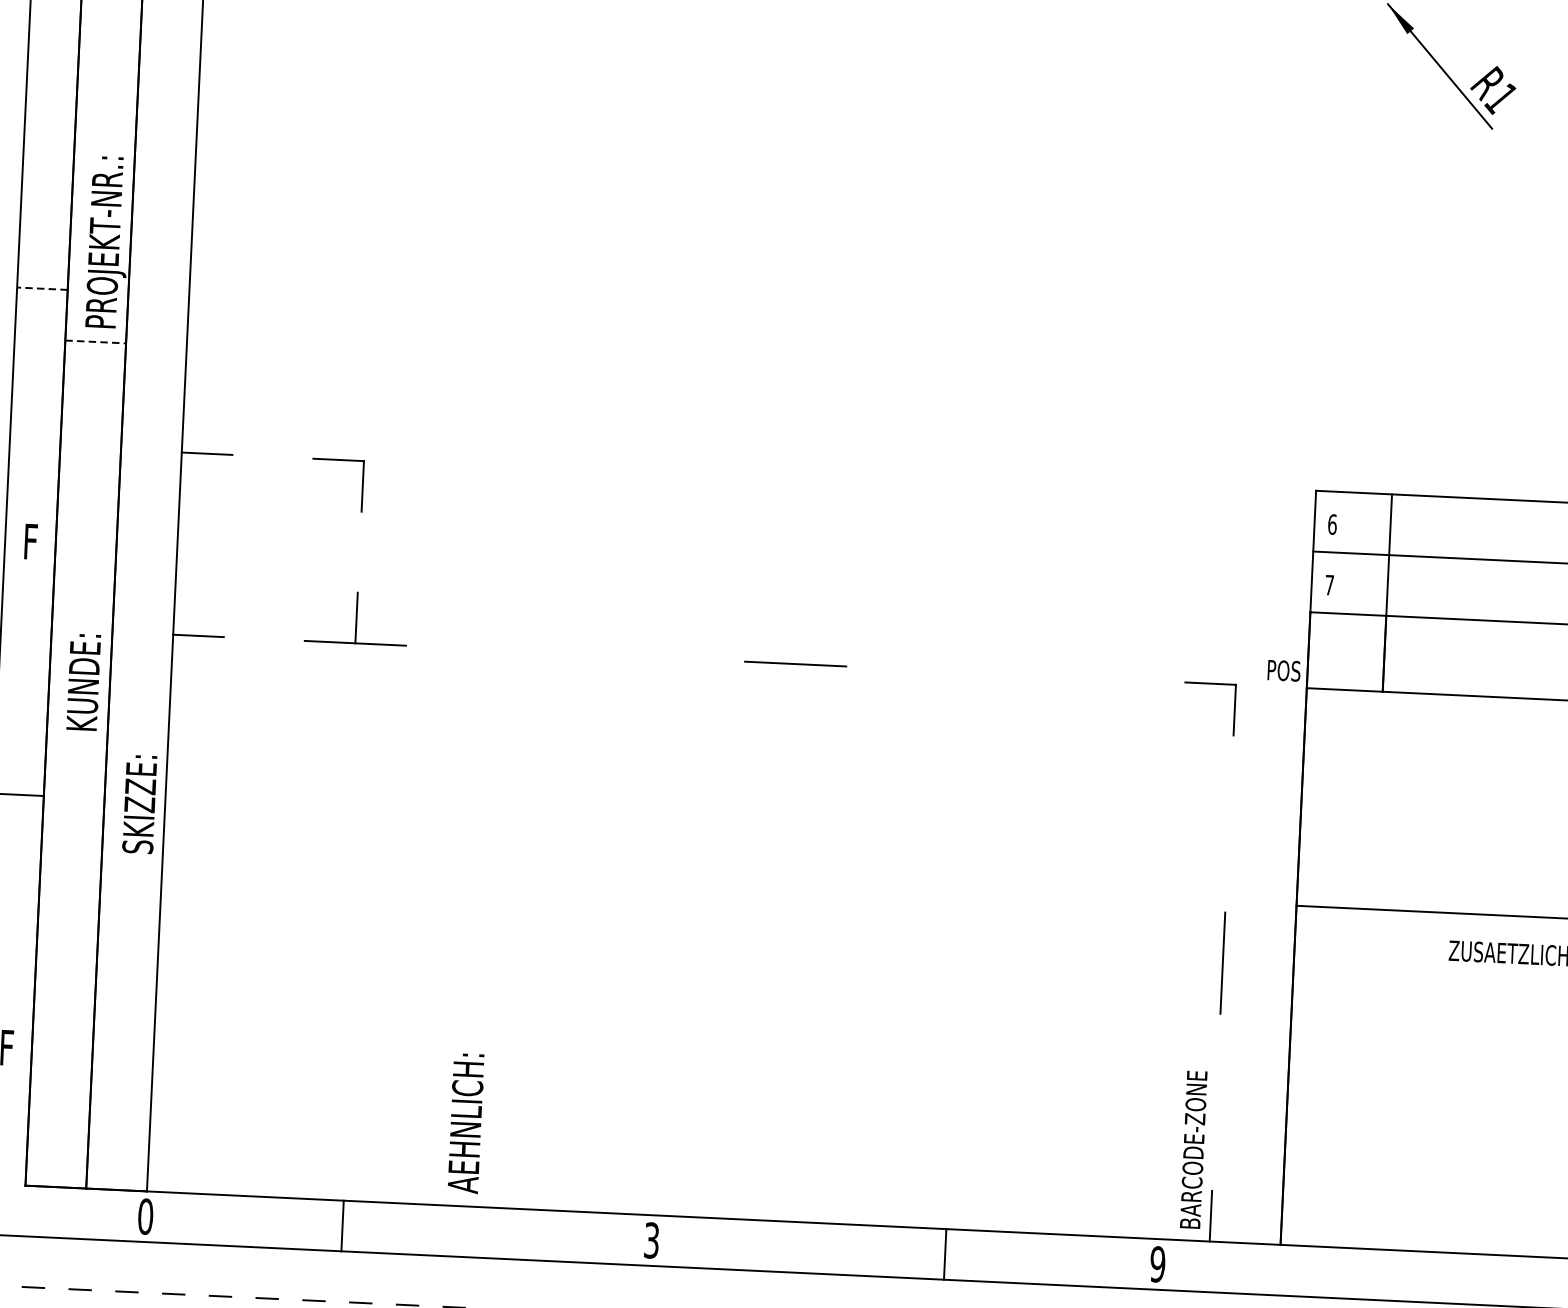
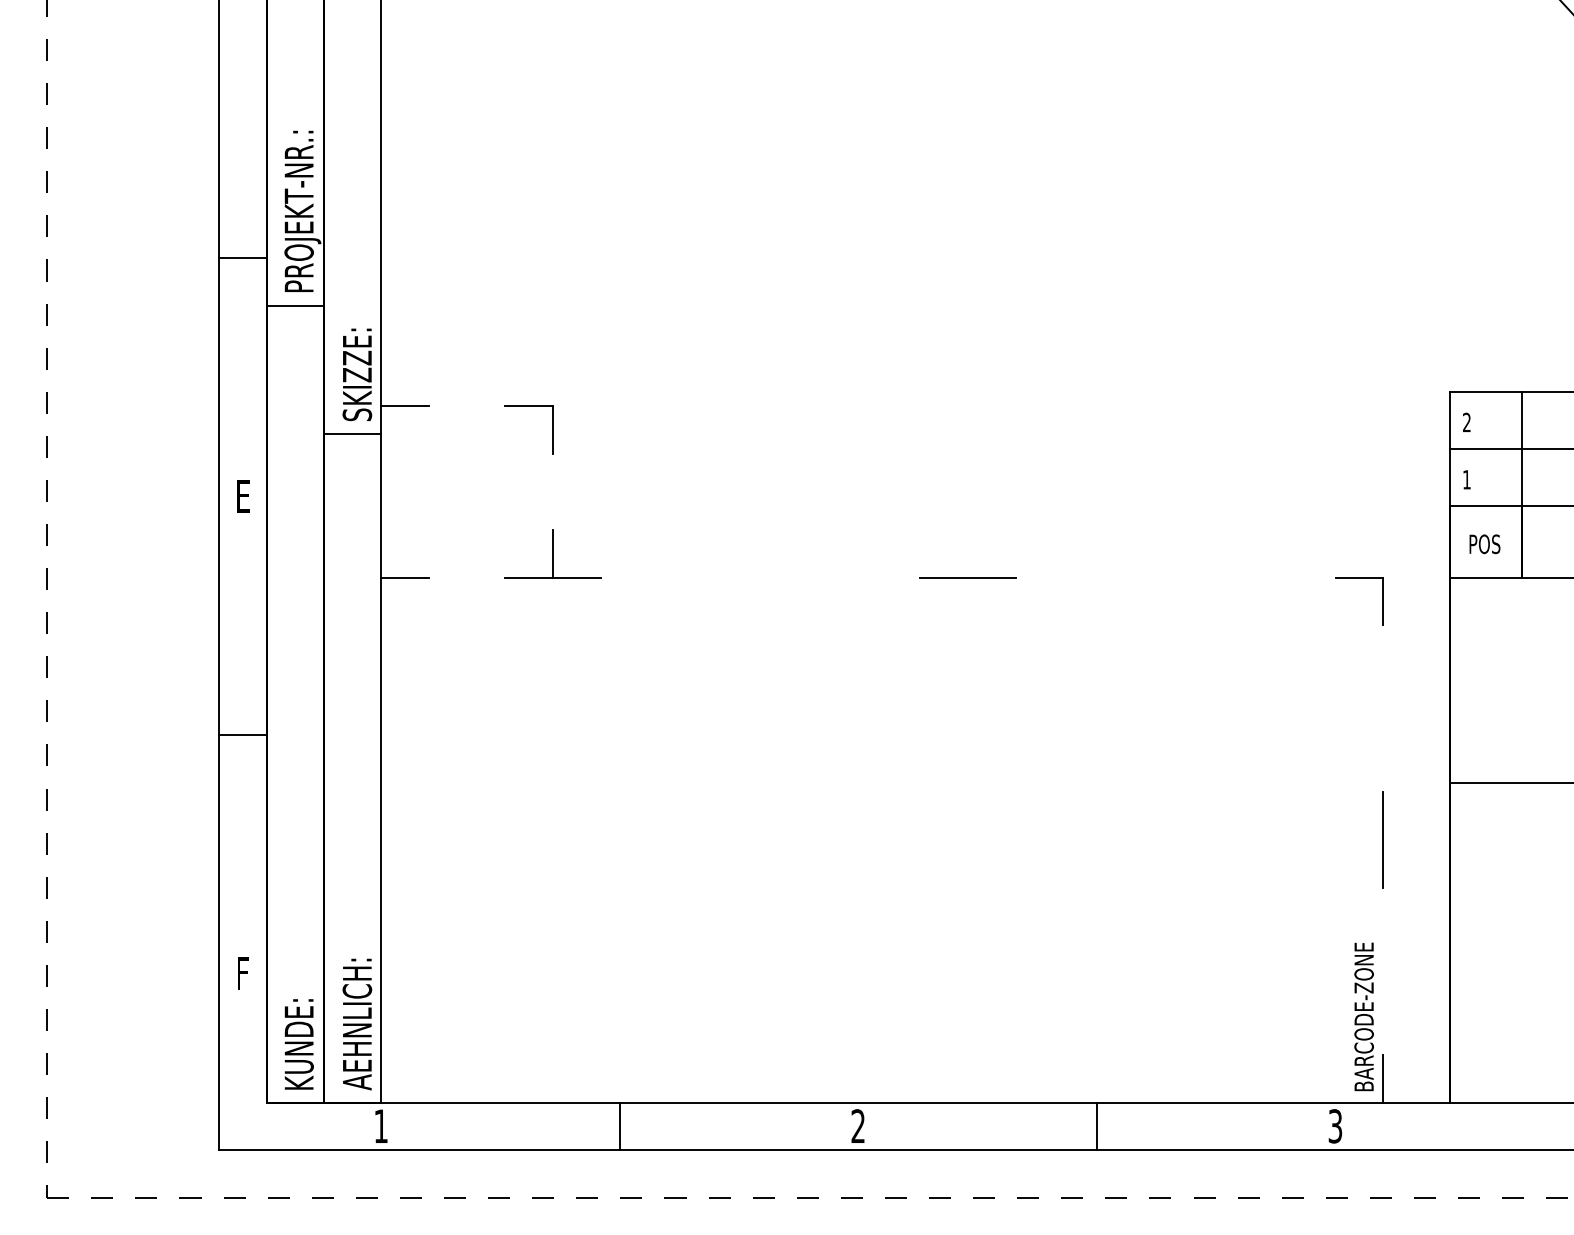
line: (42, 288) -> (242, 257), dashed -> solid
line: (95, 341) -> (295, 305), dashed -> solid
line: (149, 481) -> (352, 434), added
text: (1332, 524) -> (1466, 422), 6 -> 2
text: (31, 541) -> (243, 496), F -> E
text: (1329, 584) -> (1466, 479), 7 -> 1
text: (1283, 671) -> (1484, 544), moved
text: (83, 682) -> (298, 1044), moved
text: (140, 804) -> (357, 374), moved
text: (466, 1123) -> (357, 1024), moved
text: (146, 1216) -> (381, 1126), 0 -> 1
line: (342, 1226) -> (619, 1126), moved
text: (650, 1240) -> (857, 1126), 3 -> 2
line: (944, 1254) -> (1096, 1126), moved
text: (1157, 1264) -> (1335, 1126), 9 -> 3

